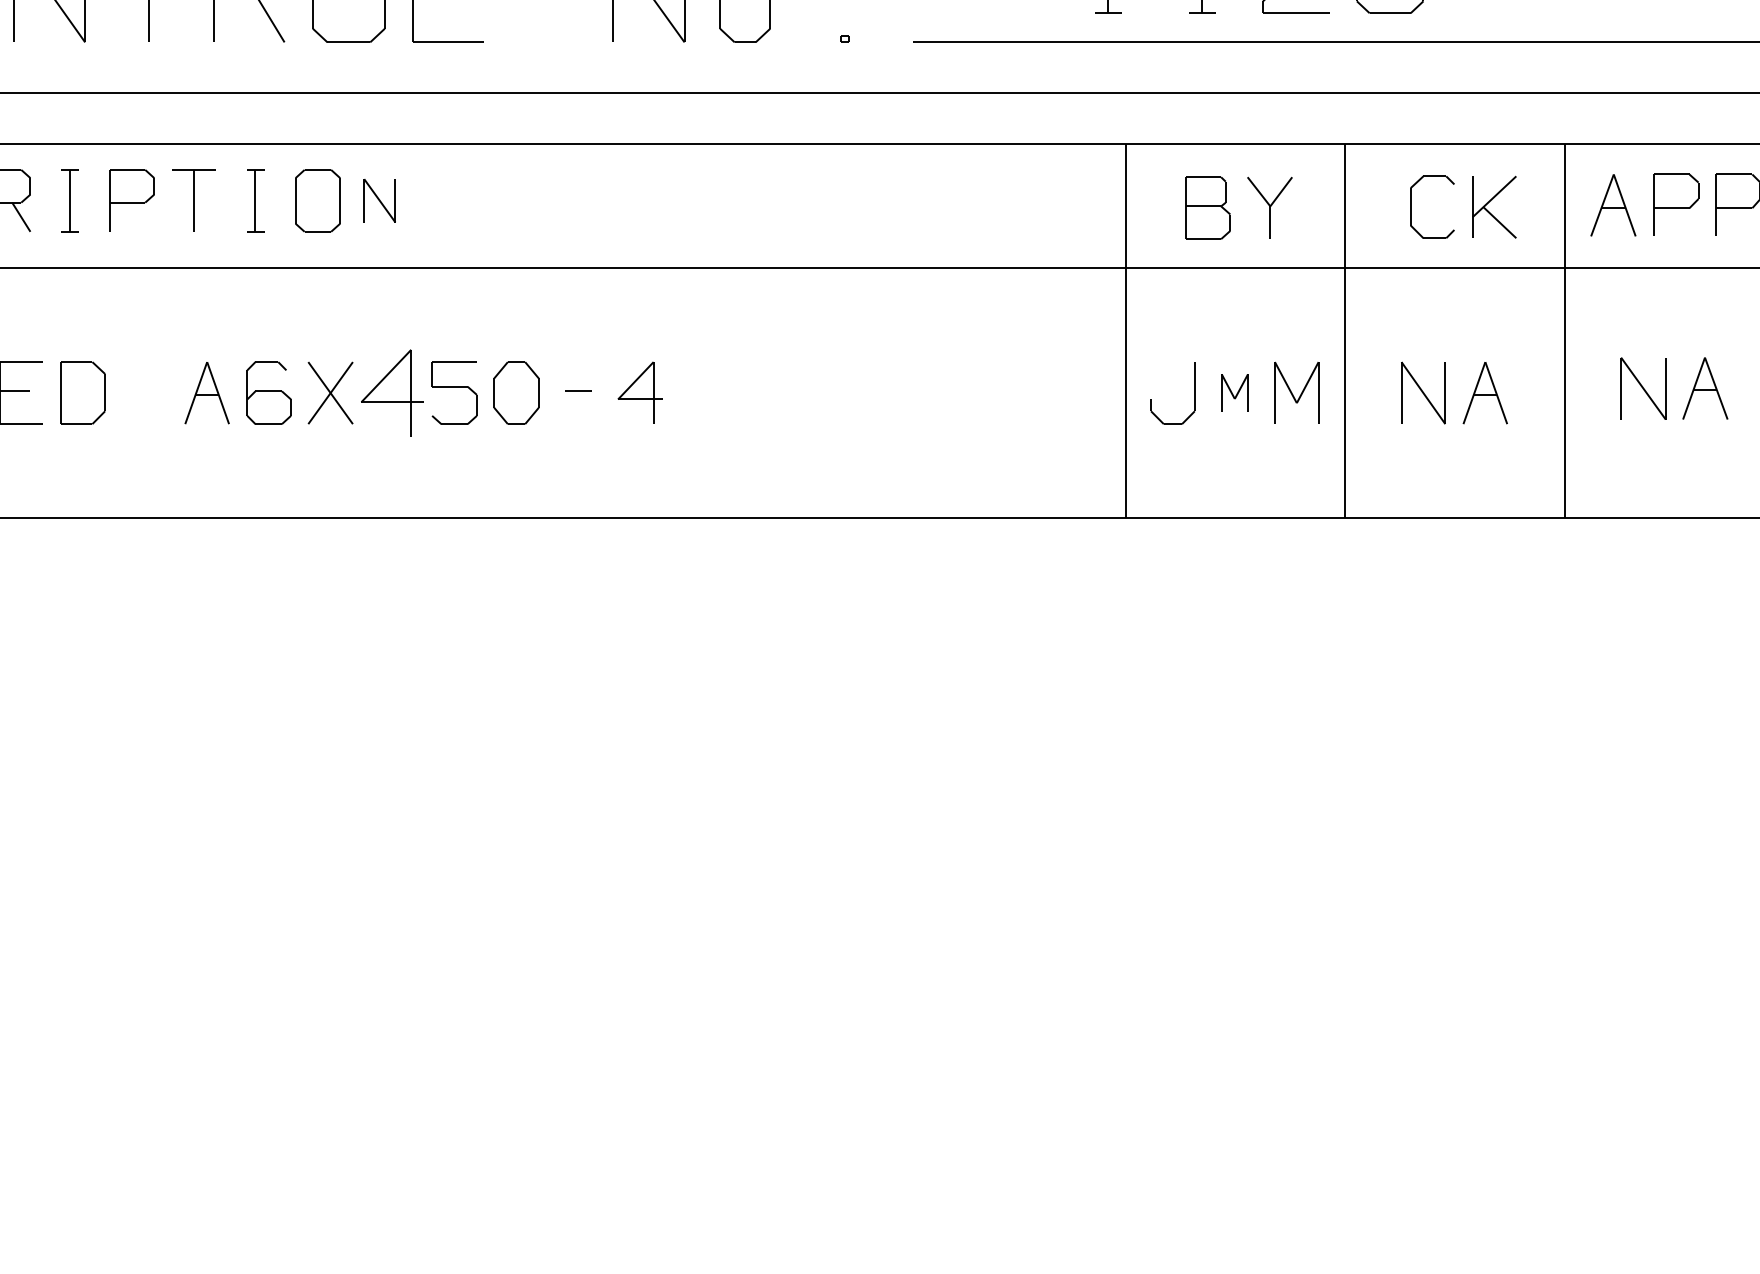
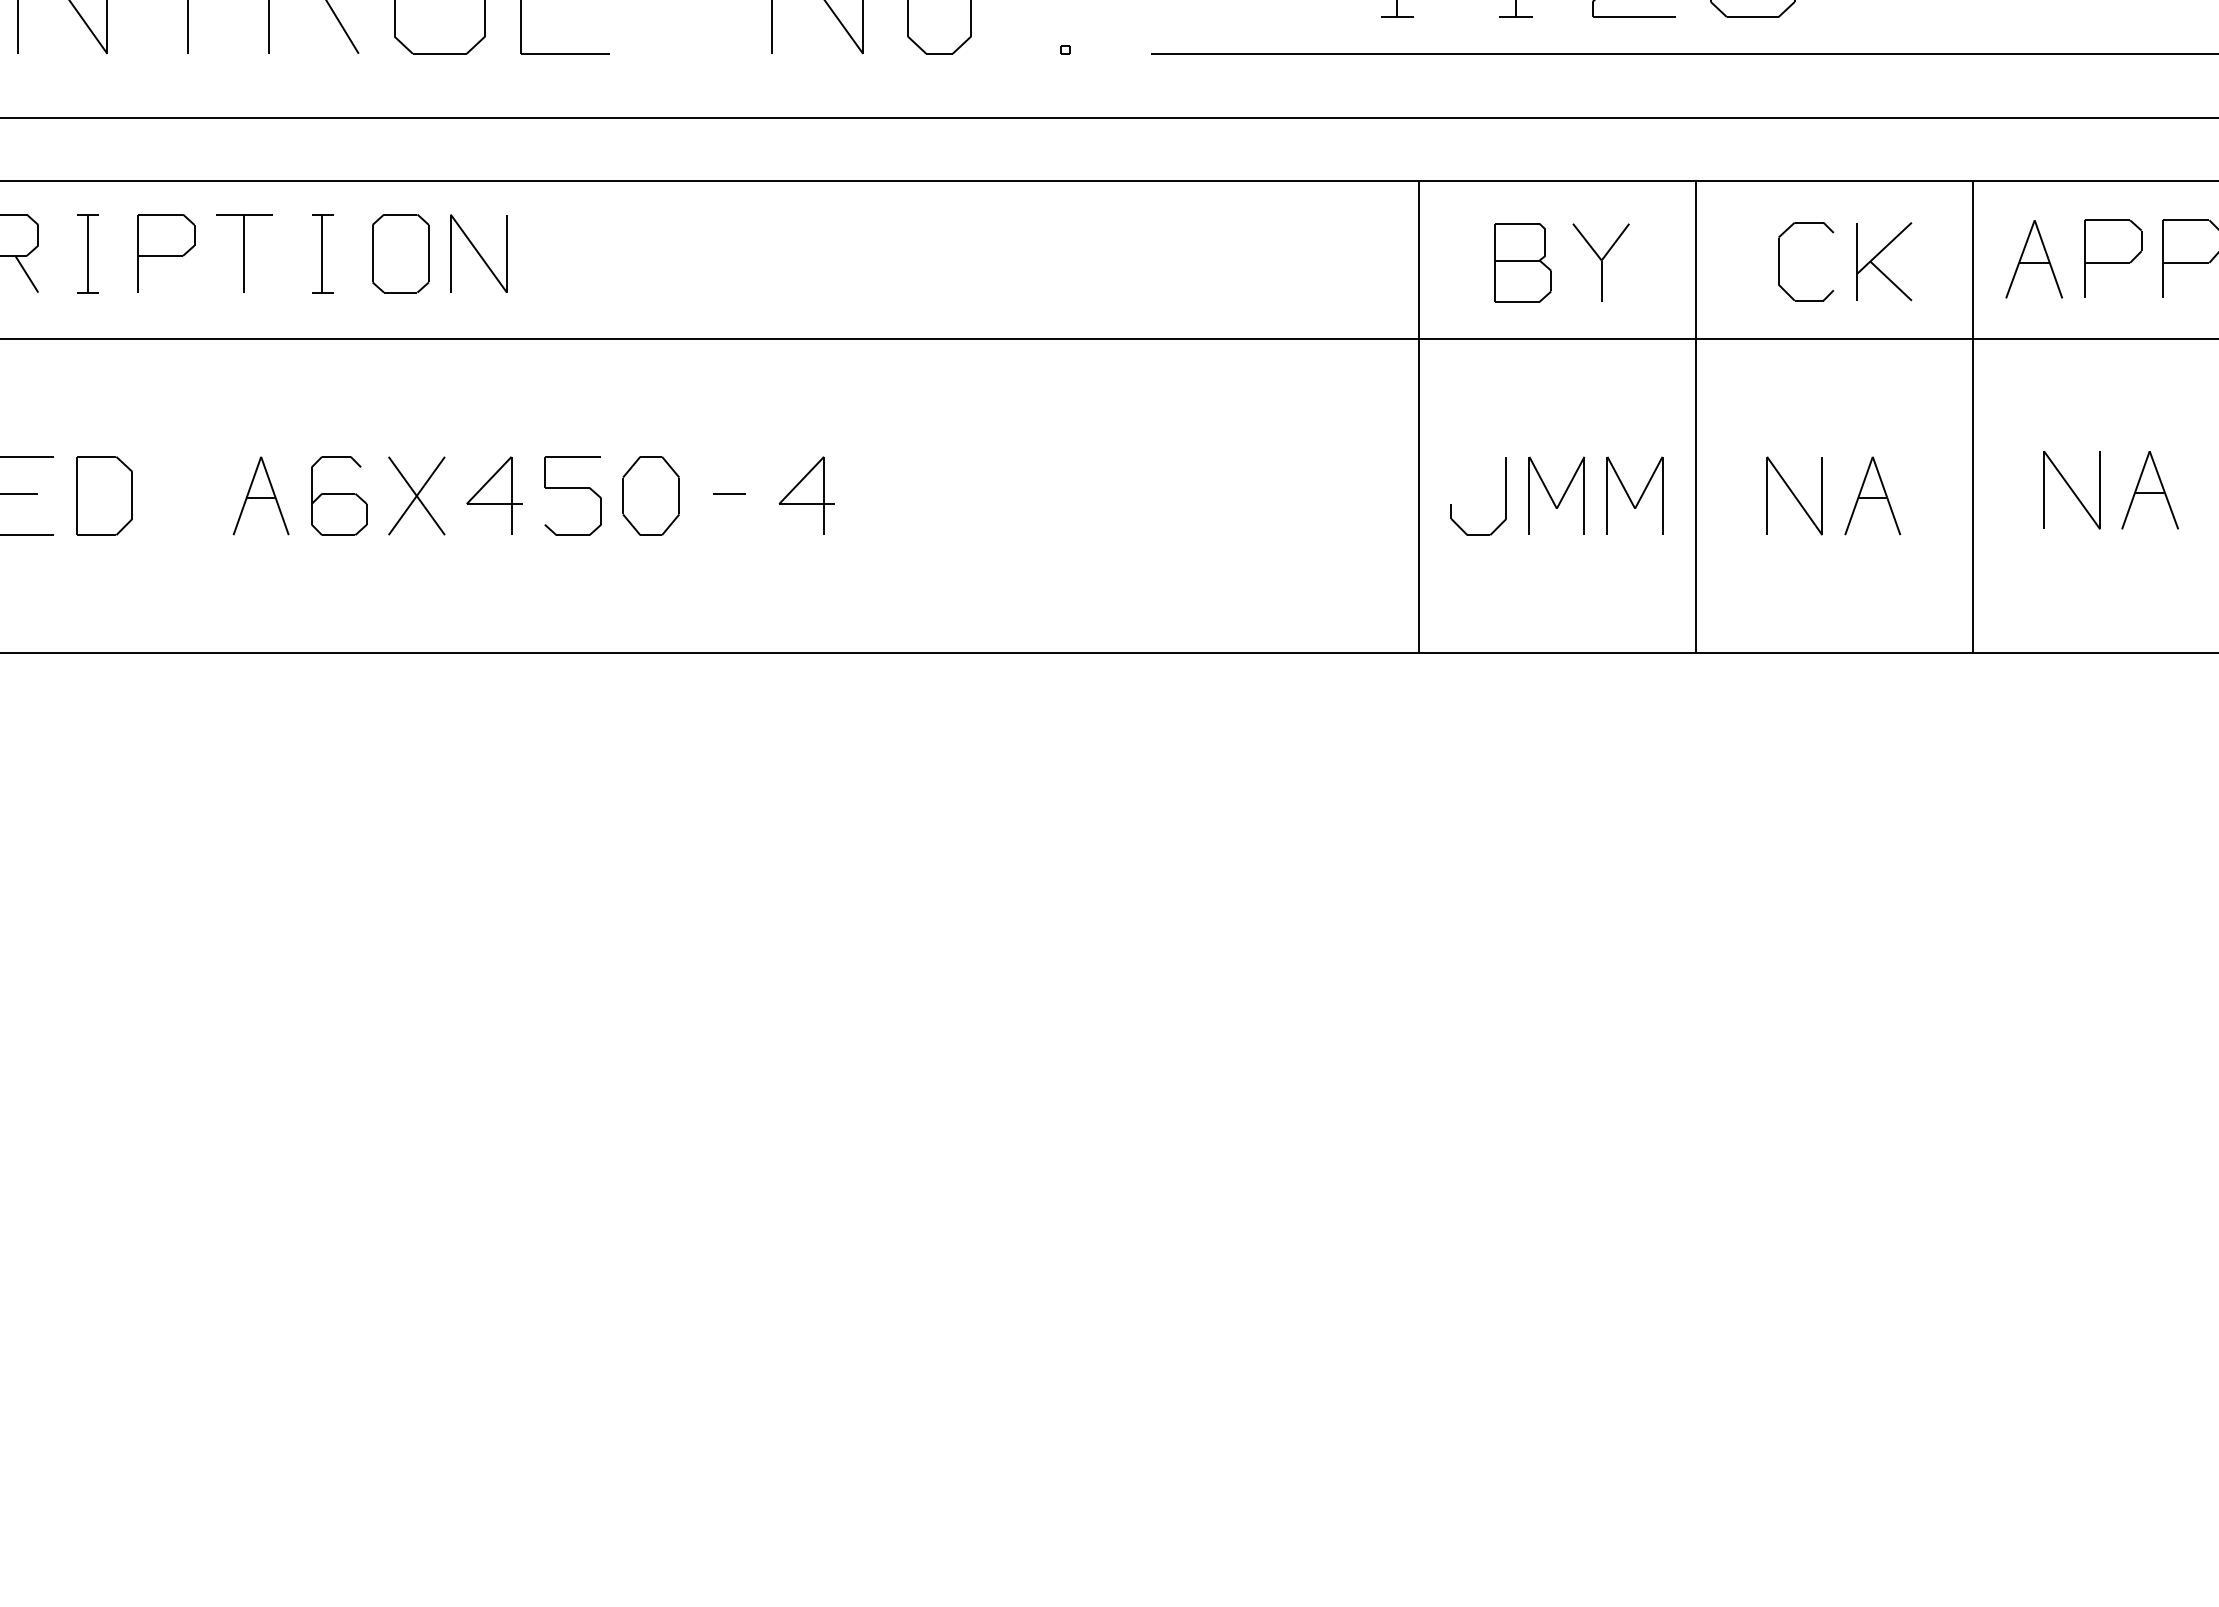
part: (379, 200) -> (478, 253), size x1.43
part: (392, 392) -> (494, 495), size x0.71
part: (1234, 392) -> (1556, 495), size x1.67

